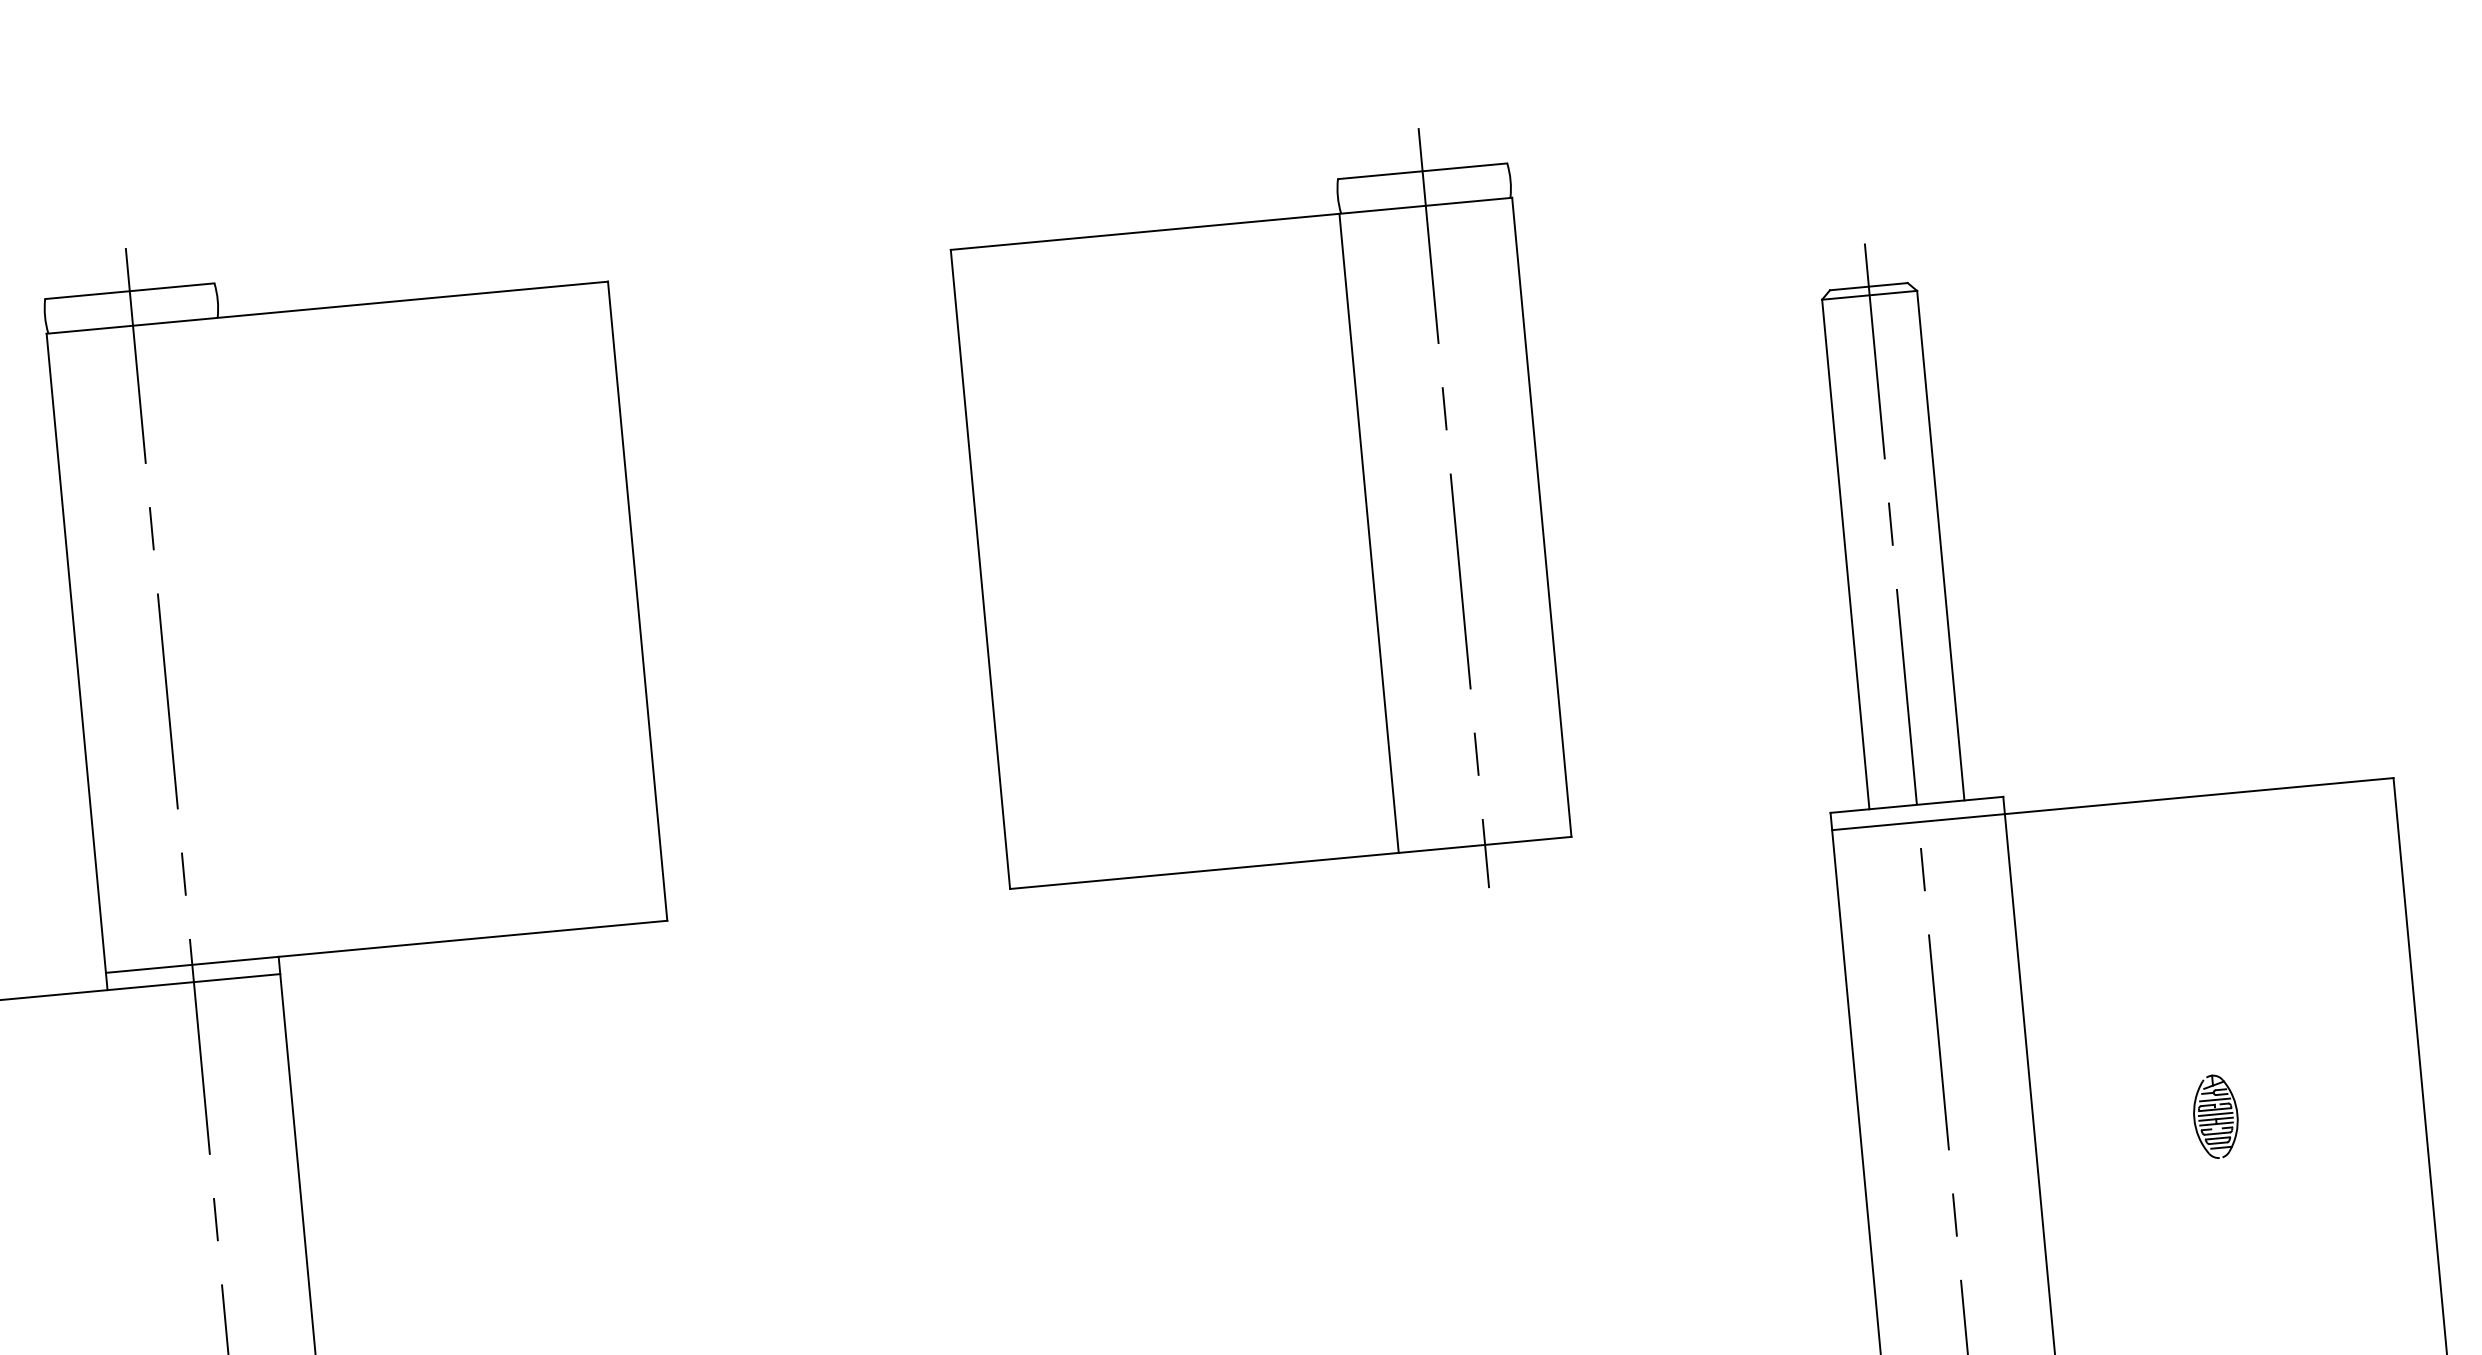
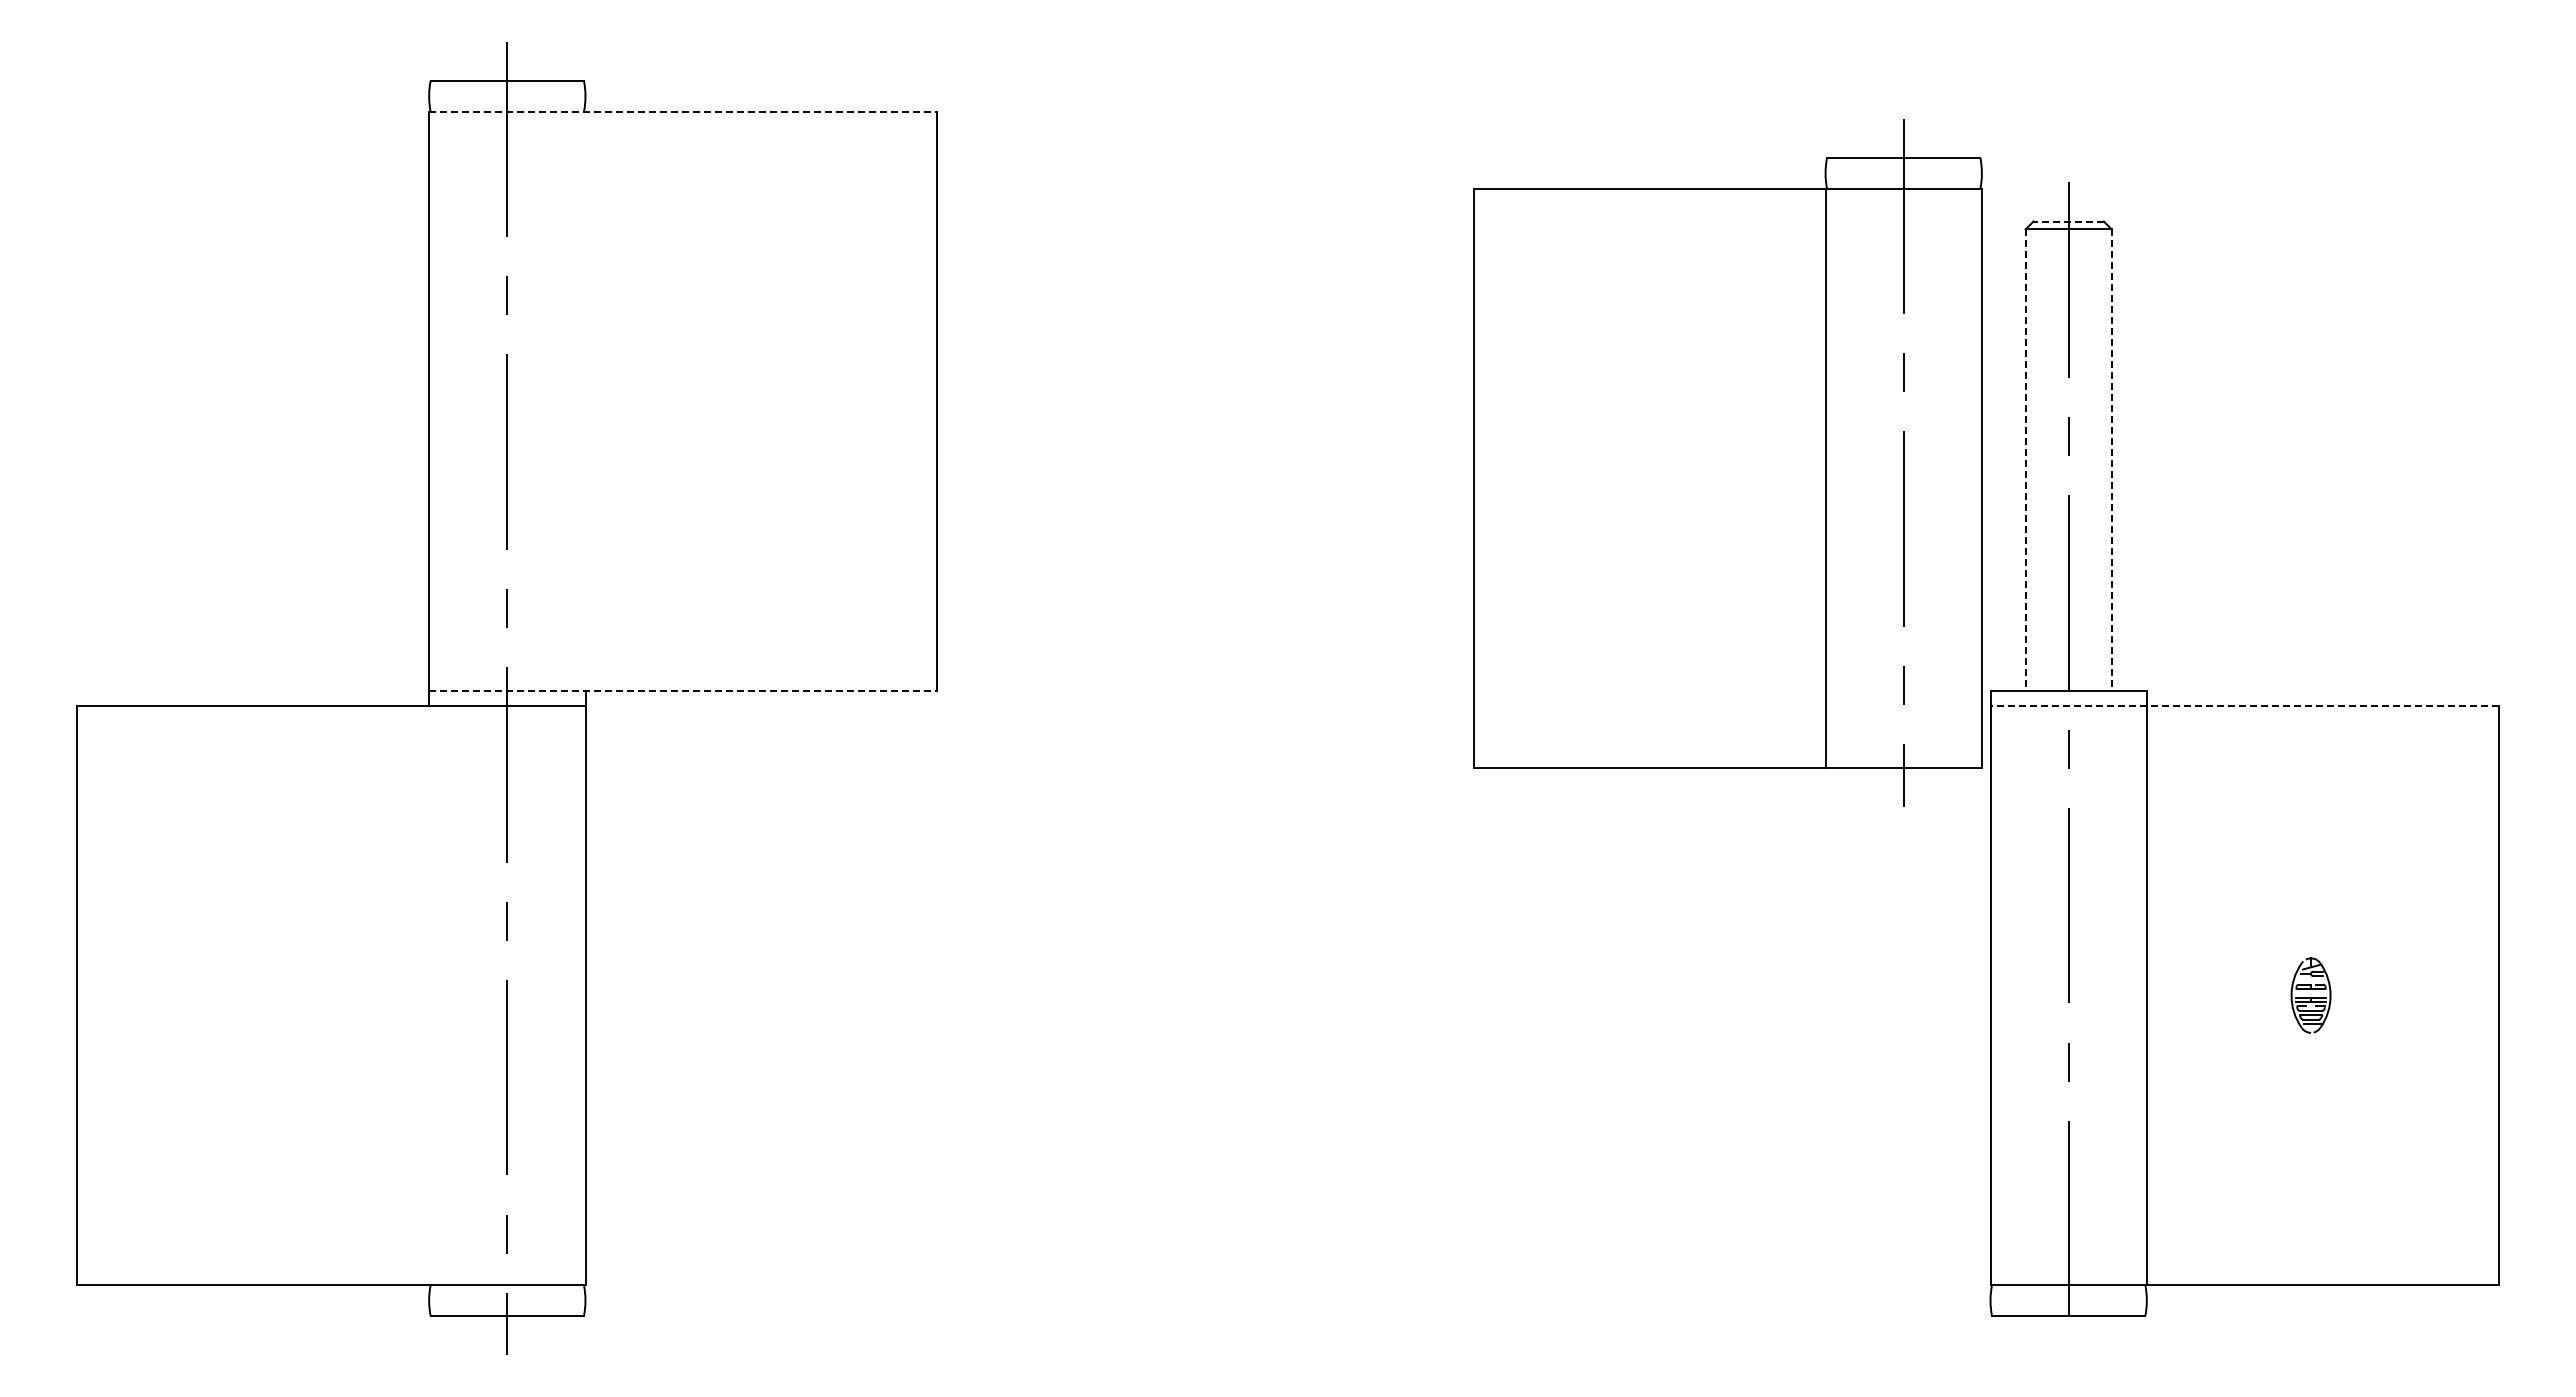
line: (1868, 286) -> (2068, 221), solid -> dashed
line: (327, 308) -> (683, 112), solid -> dashed
part: (1259, 525) -> (1727, 462), moved
line: (1940, 546) -> (2111, 460), solid -> dashed
line: (1845, 555) -> (2025, 460), solid -> dashed
line: (2112, 804) -> (2244, 706), solid -> dashed
line: (386, 946) -> (683, 690), solid -> dashed
line: (2214, 1100) -> (2311, 980), removed
line: (2215, 1114) -> (2310, 993), removed

